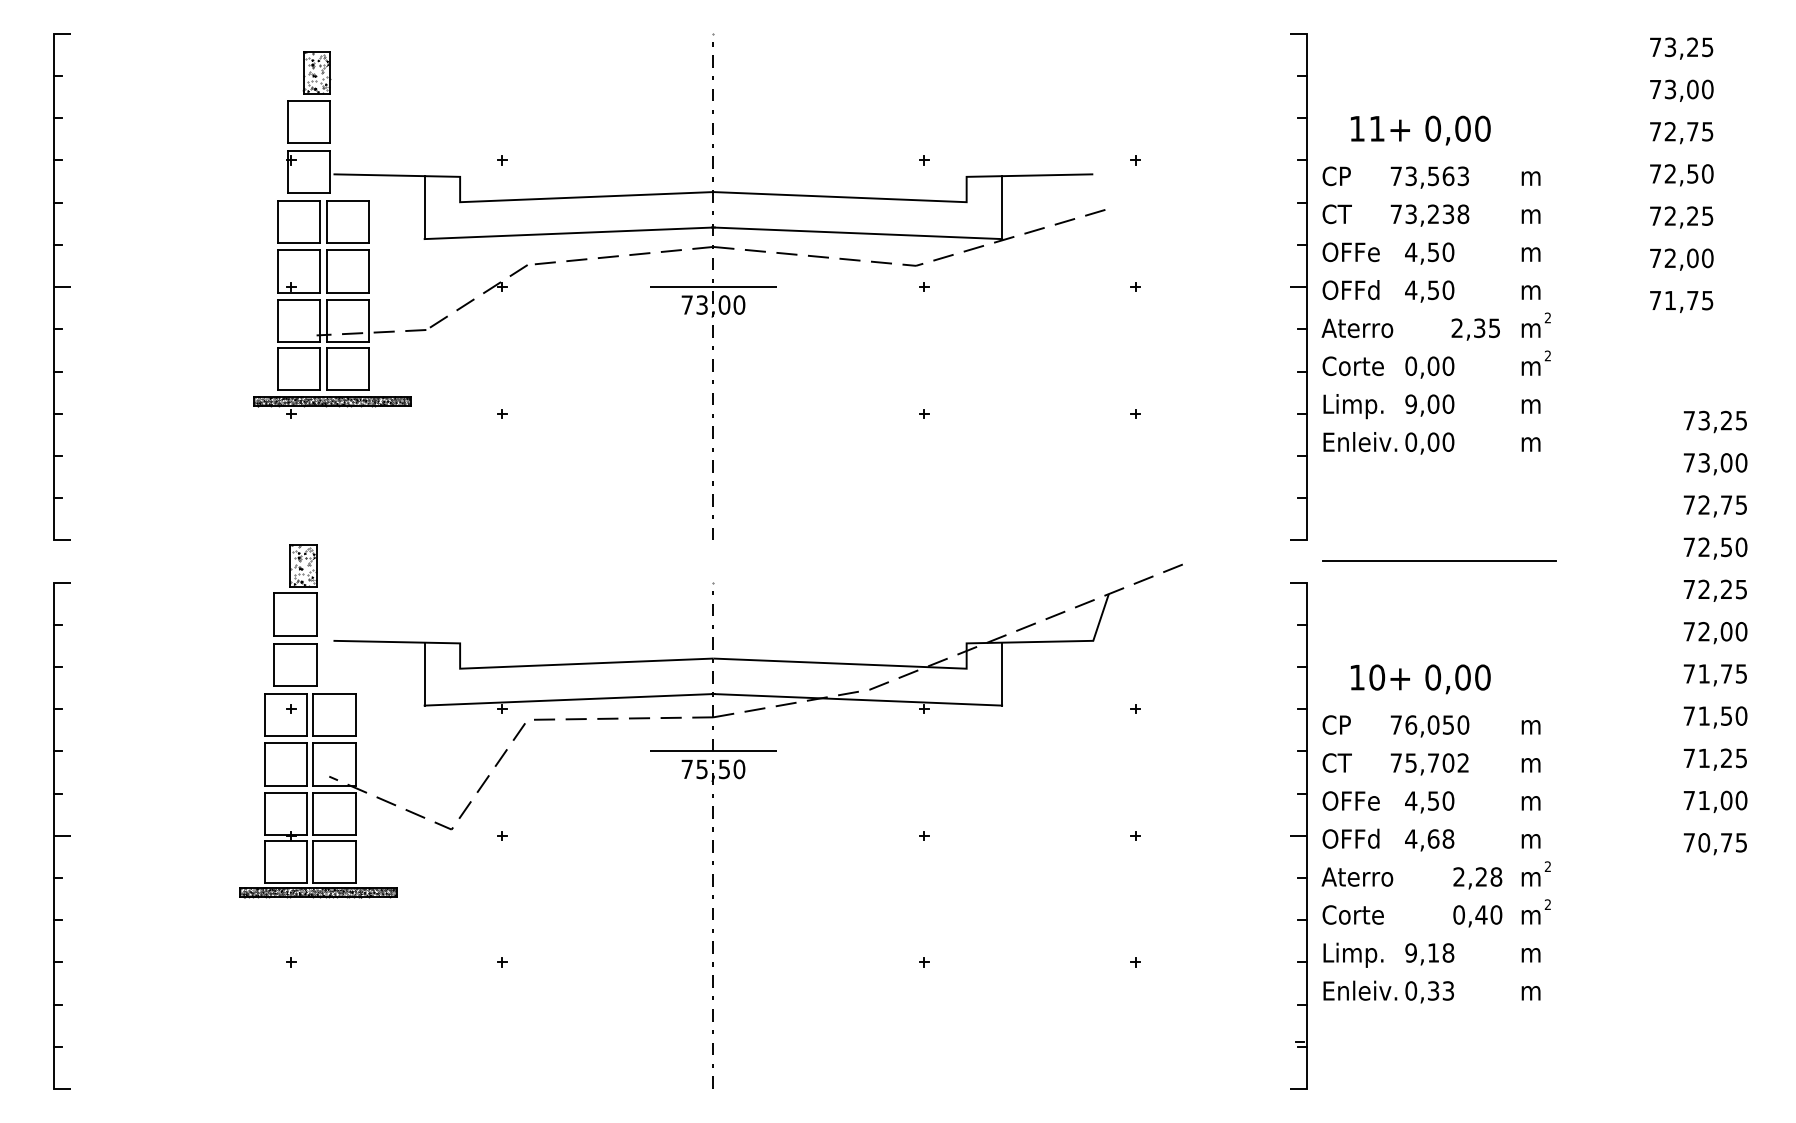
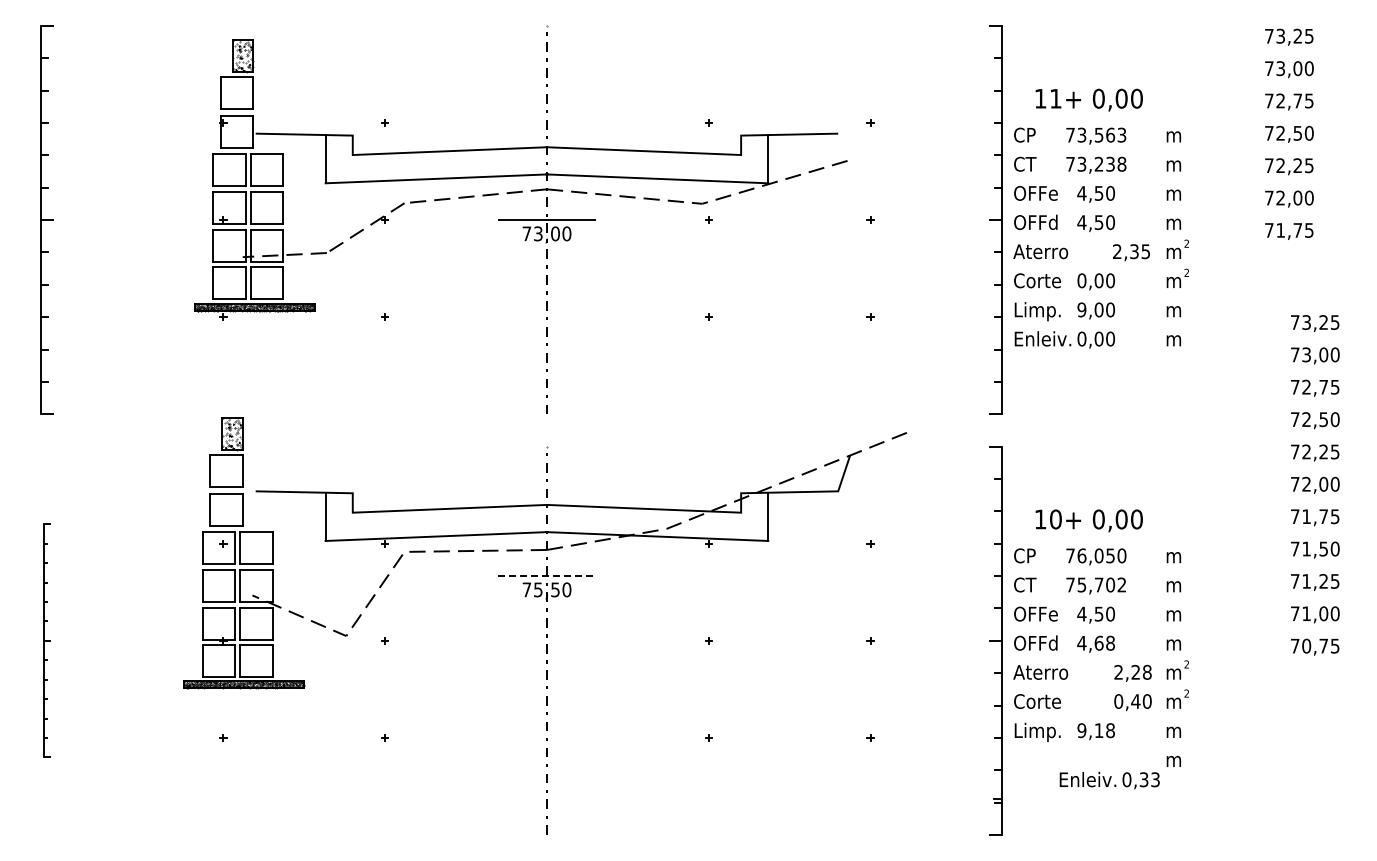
line: (1439, 561) -> (1103, 430), removed
line: (712, 751) -> (546, 576), solid -> dashed
part: (60, 835) -> (46, 640), size x0.6
text: (1388, 991) -> (1109, 780), moved

